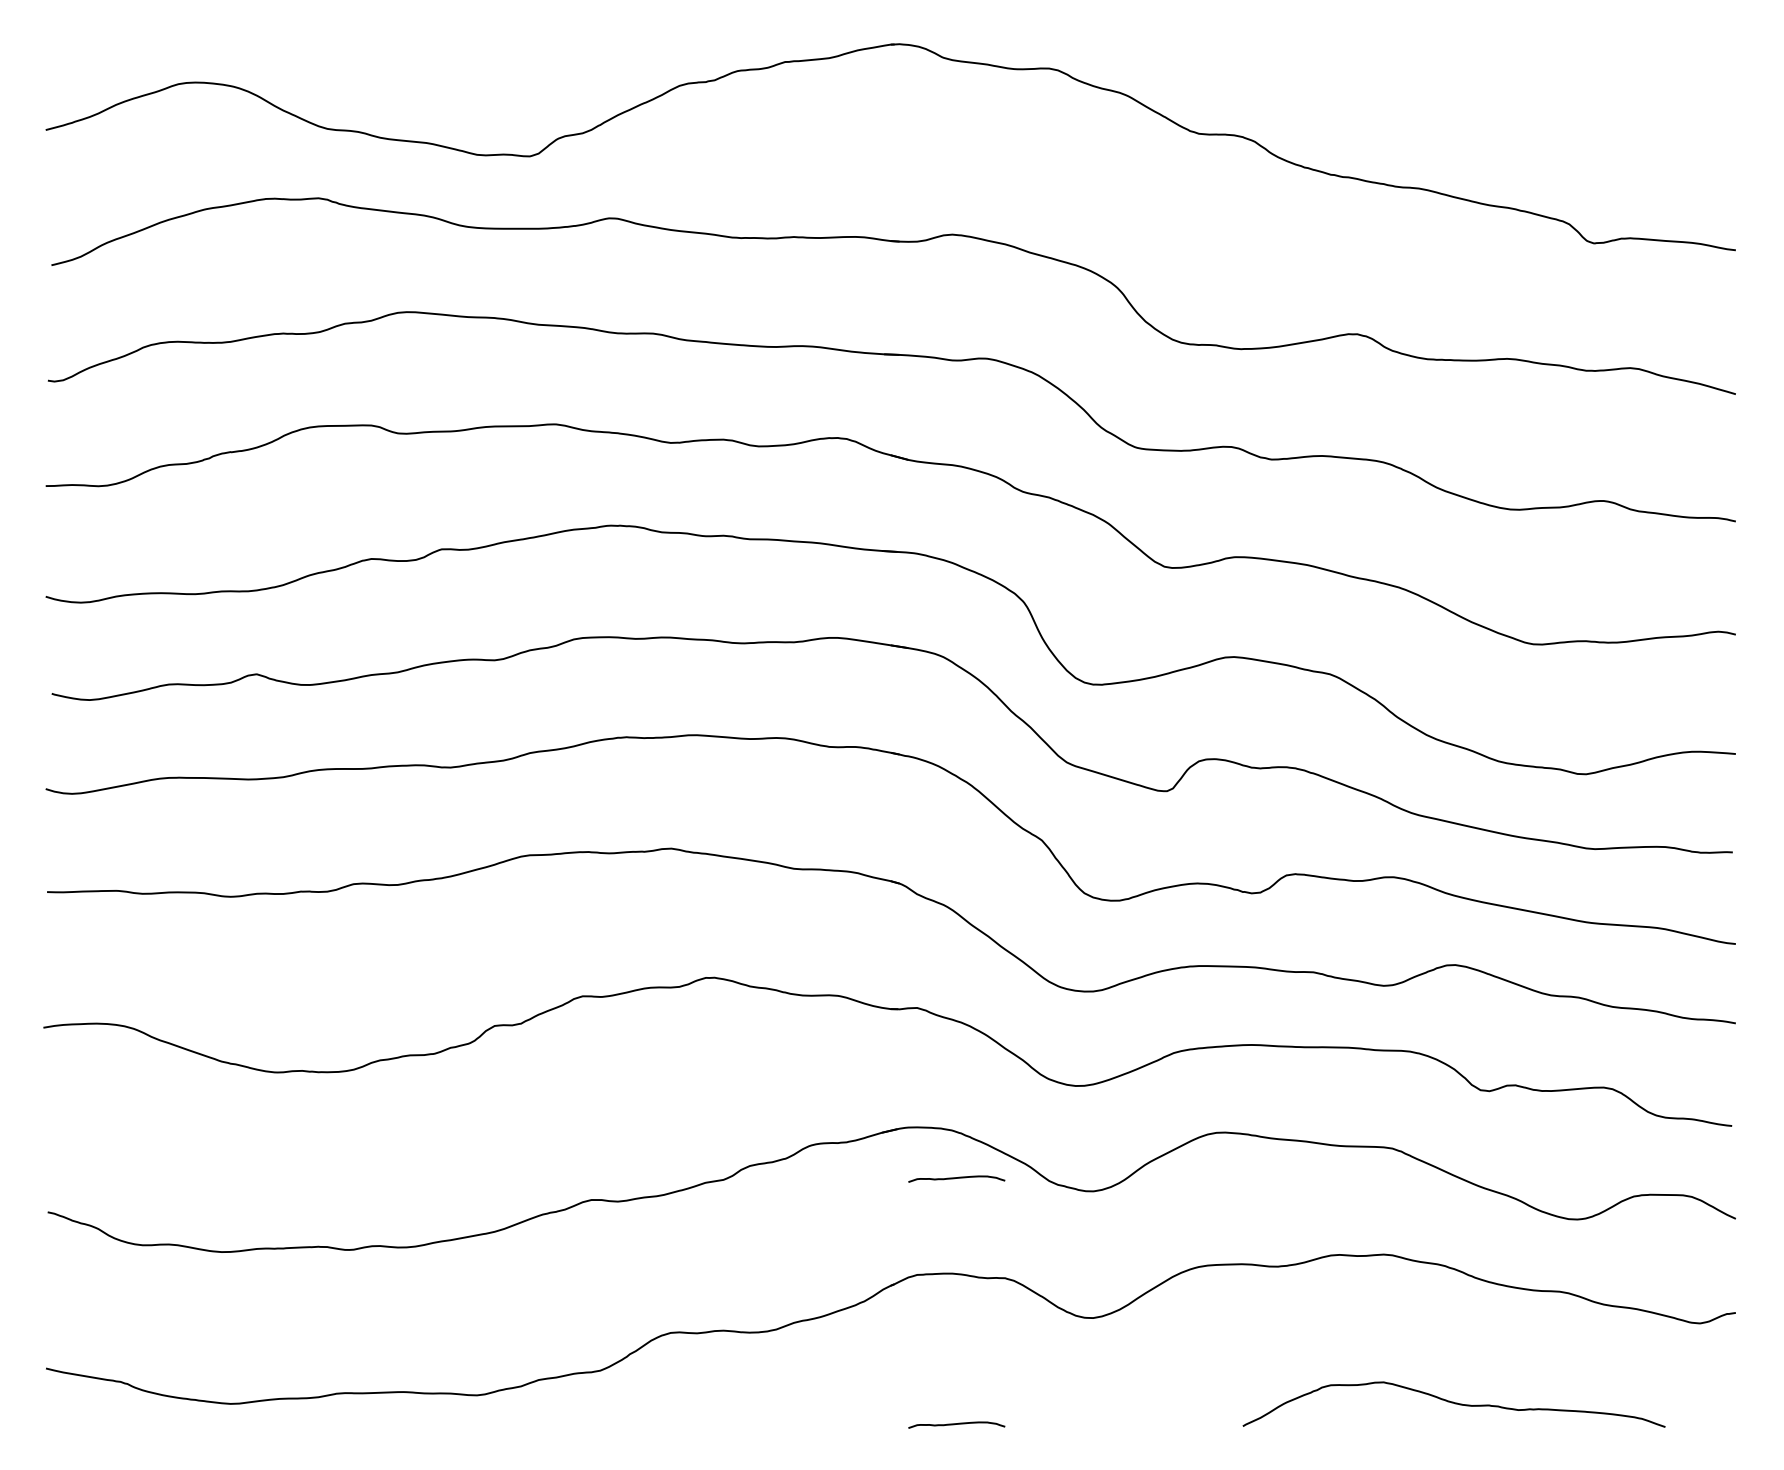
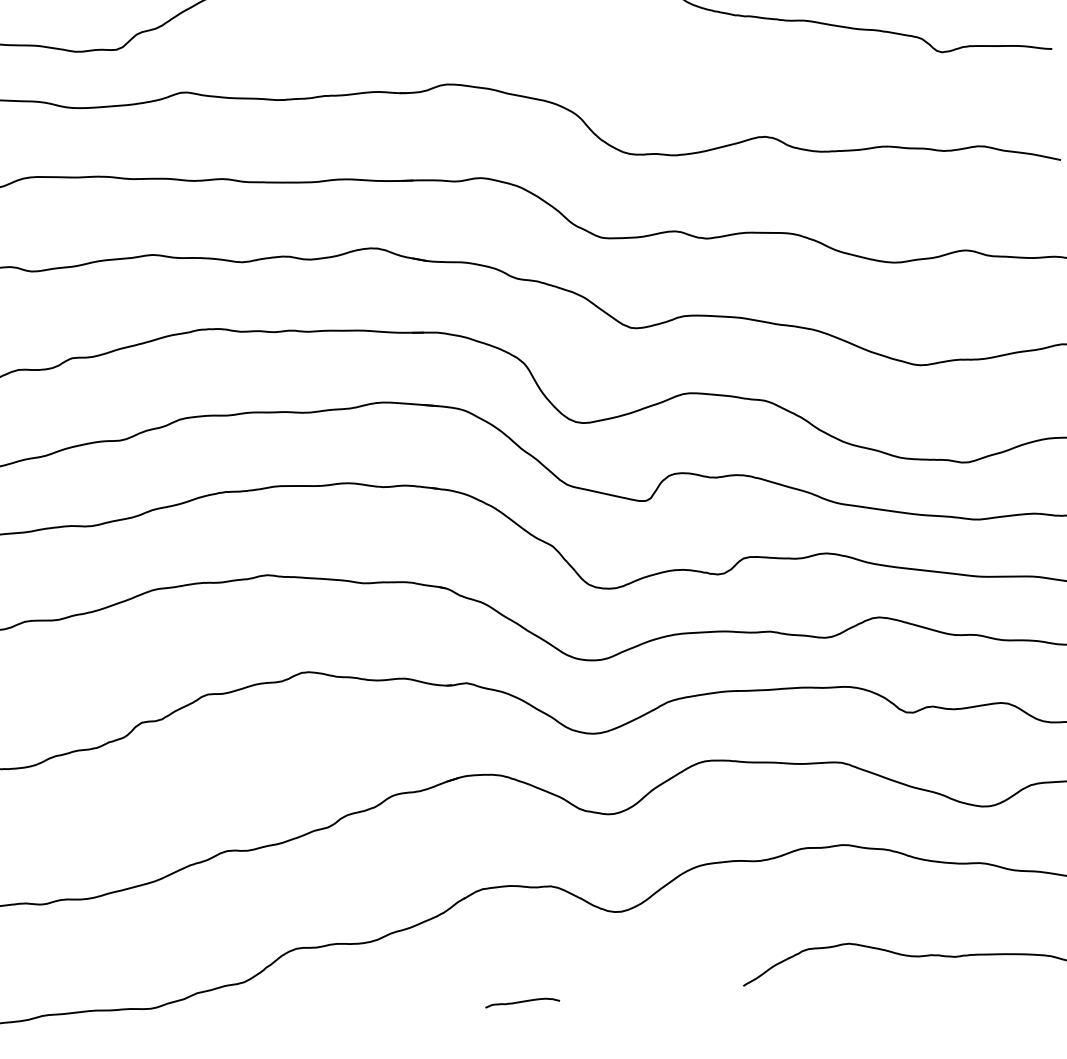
curve: (956, 1178) -> (507, 812), removed

